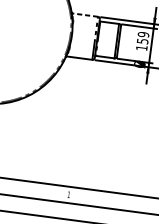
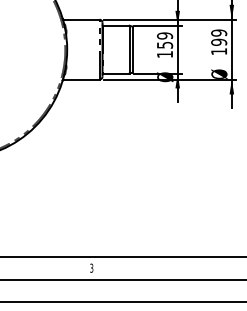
line: (85, 14) -> (81, 19), dashed -> solid
text: (68, 194) -> (91, 267), 1 -> 3

